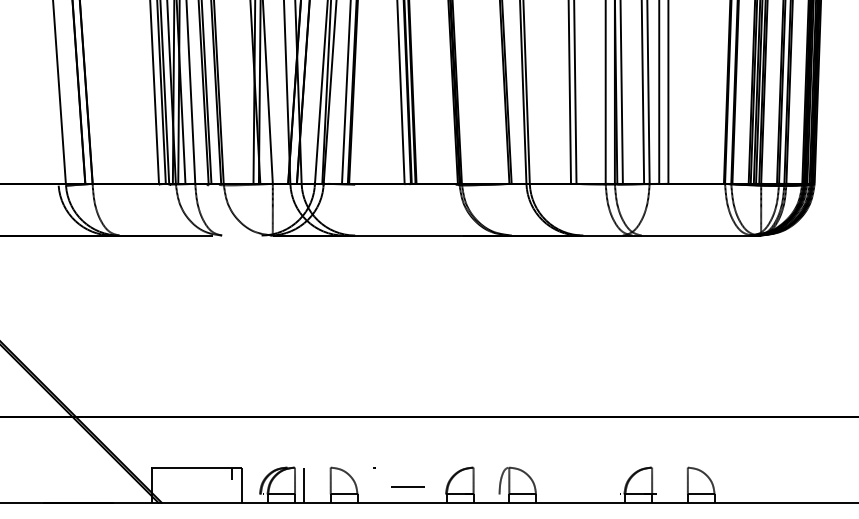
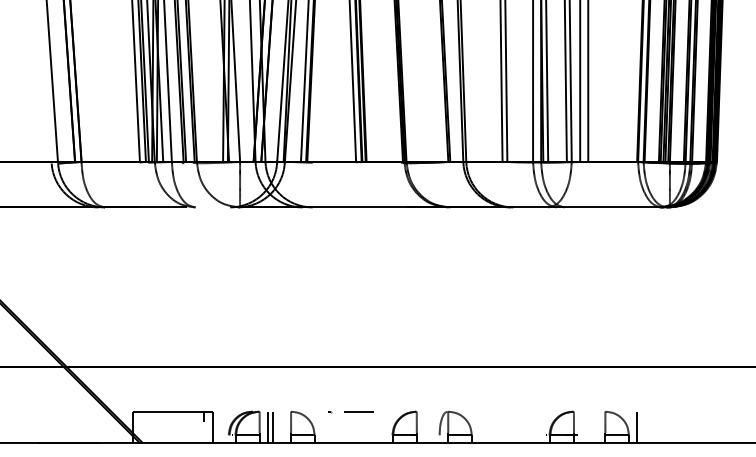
line: (309, 485) -> (272, 427), added
line: (724, 485) -> (637, 427), added
line: (407, 486) -> (358, 411), moved

